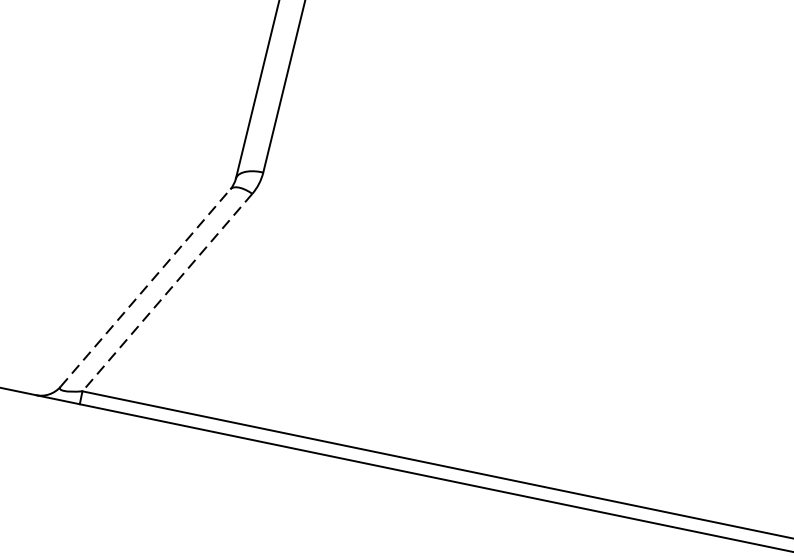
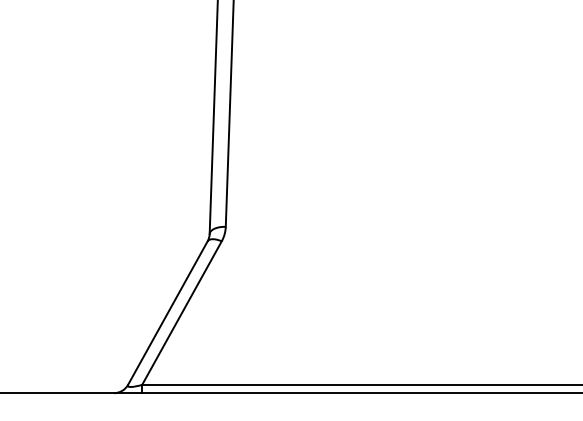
line: (146, 287) -> (168, 312), dashed -> solid
line: (166, 293) -> (181, 313), dashed -> solid

